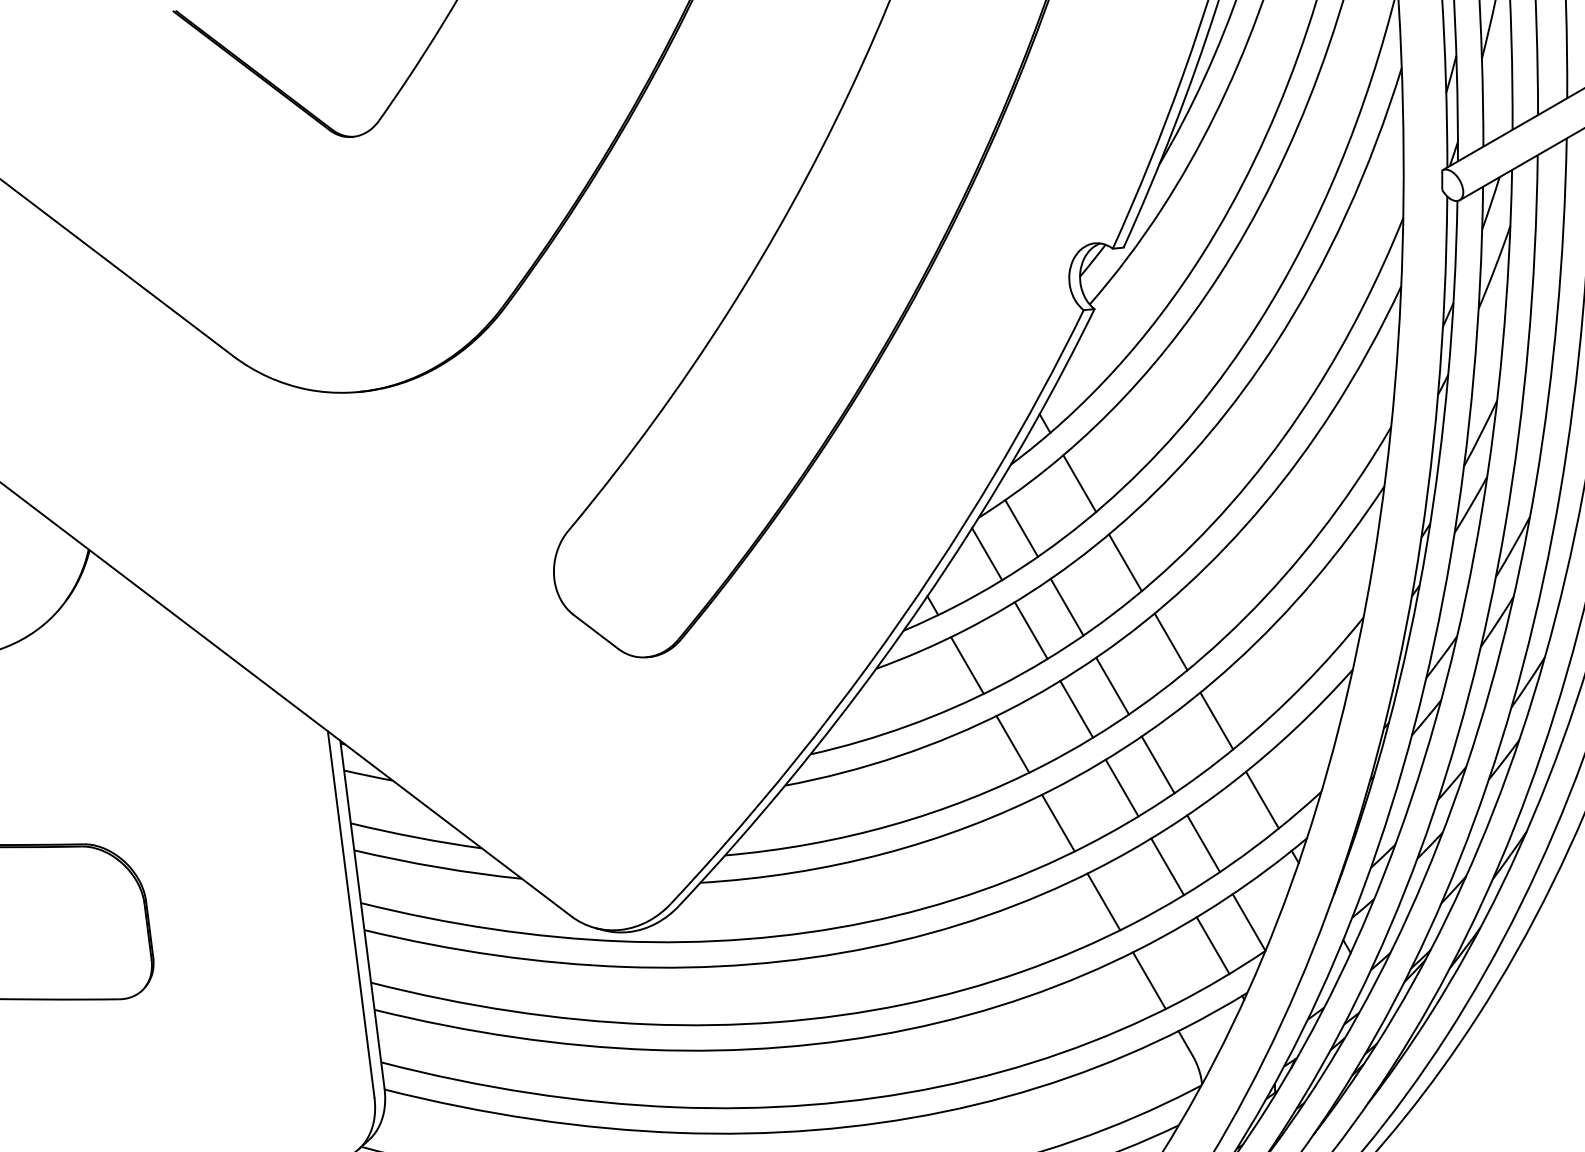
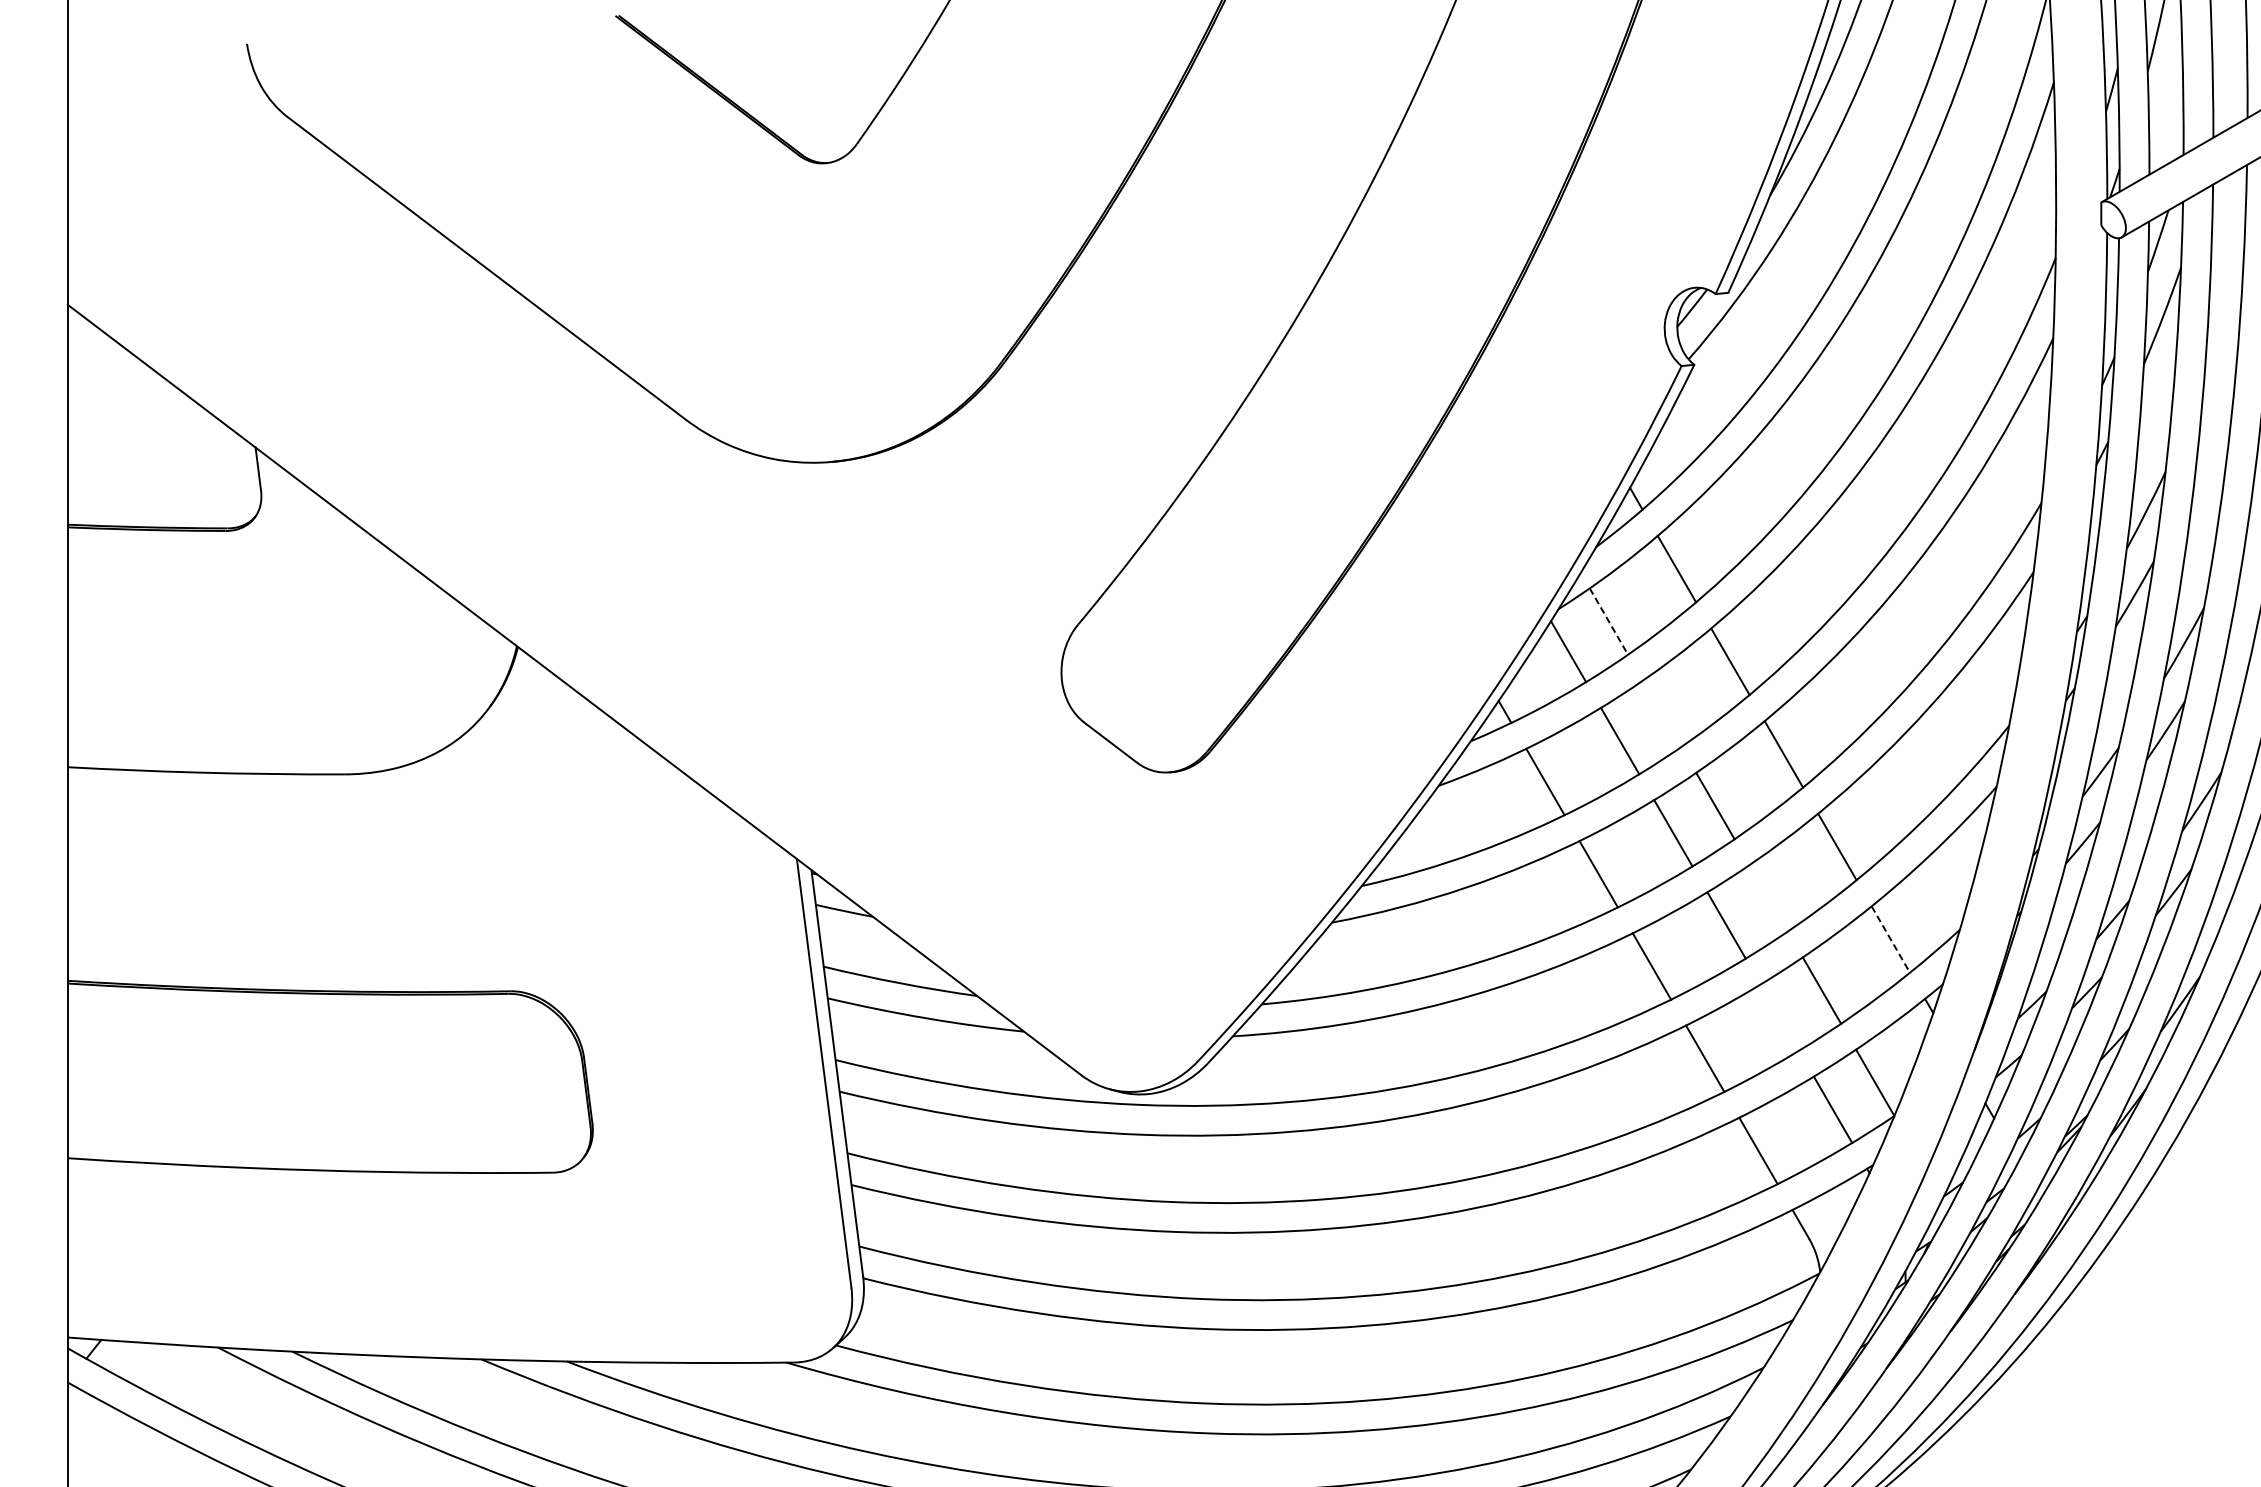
line: (1022, 529) -> (1609, 622), solid -> dashed
line: (1067, 607) -> (1662, 713), removed
line: (1157, 765) -> (1768, 898), removed
line: (1263, 800) -> (1891, 940), solid -> dashed
line: (1167, 866) -> (1779, 1017), removed

